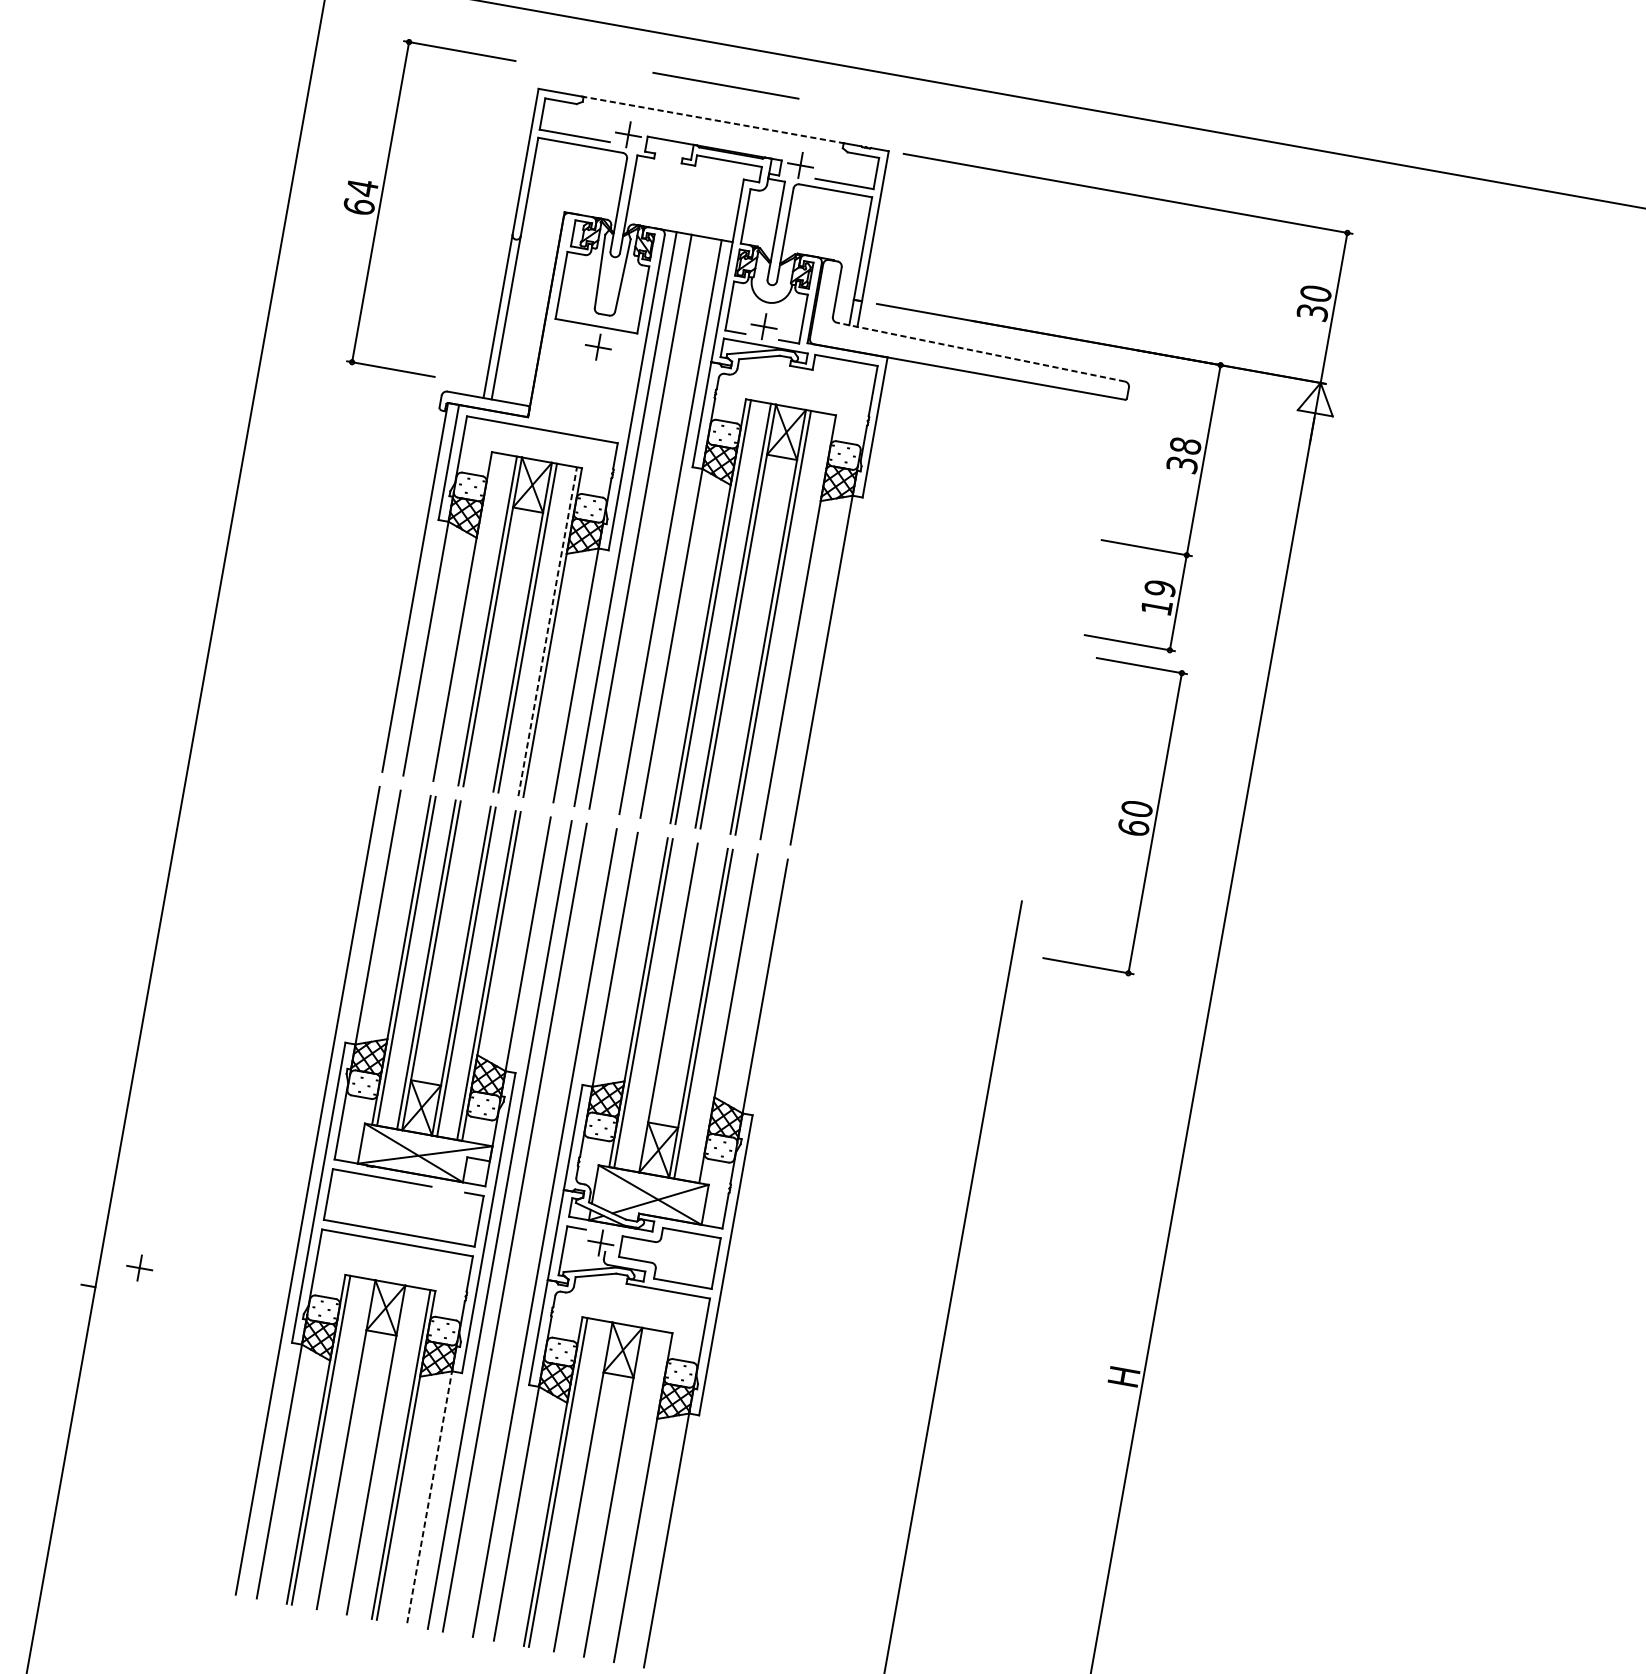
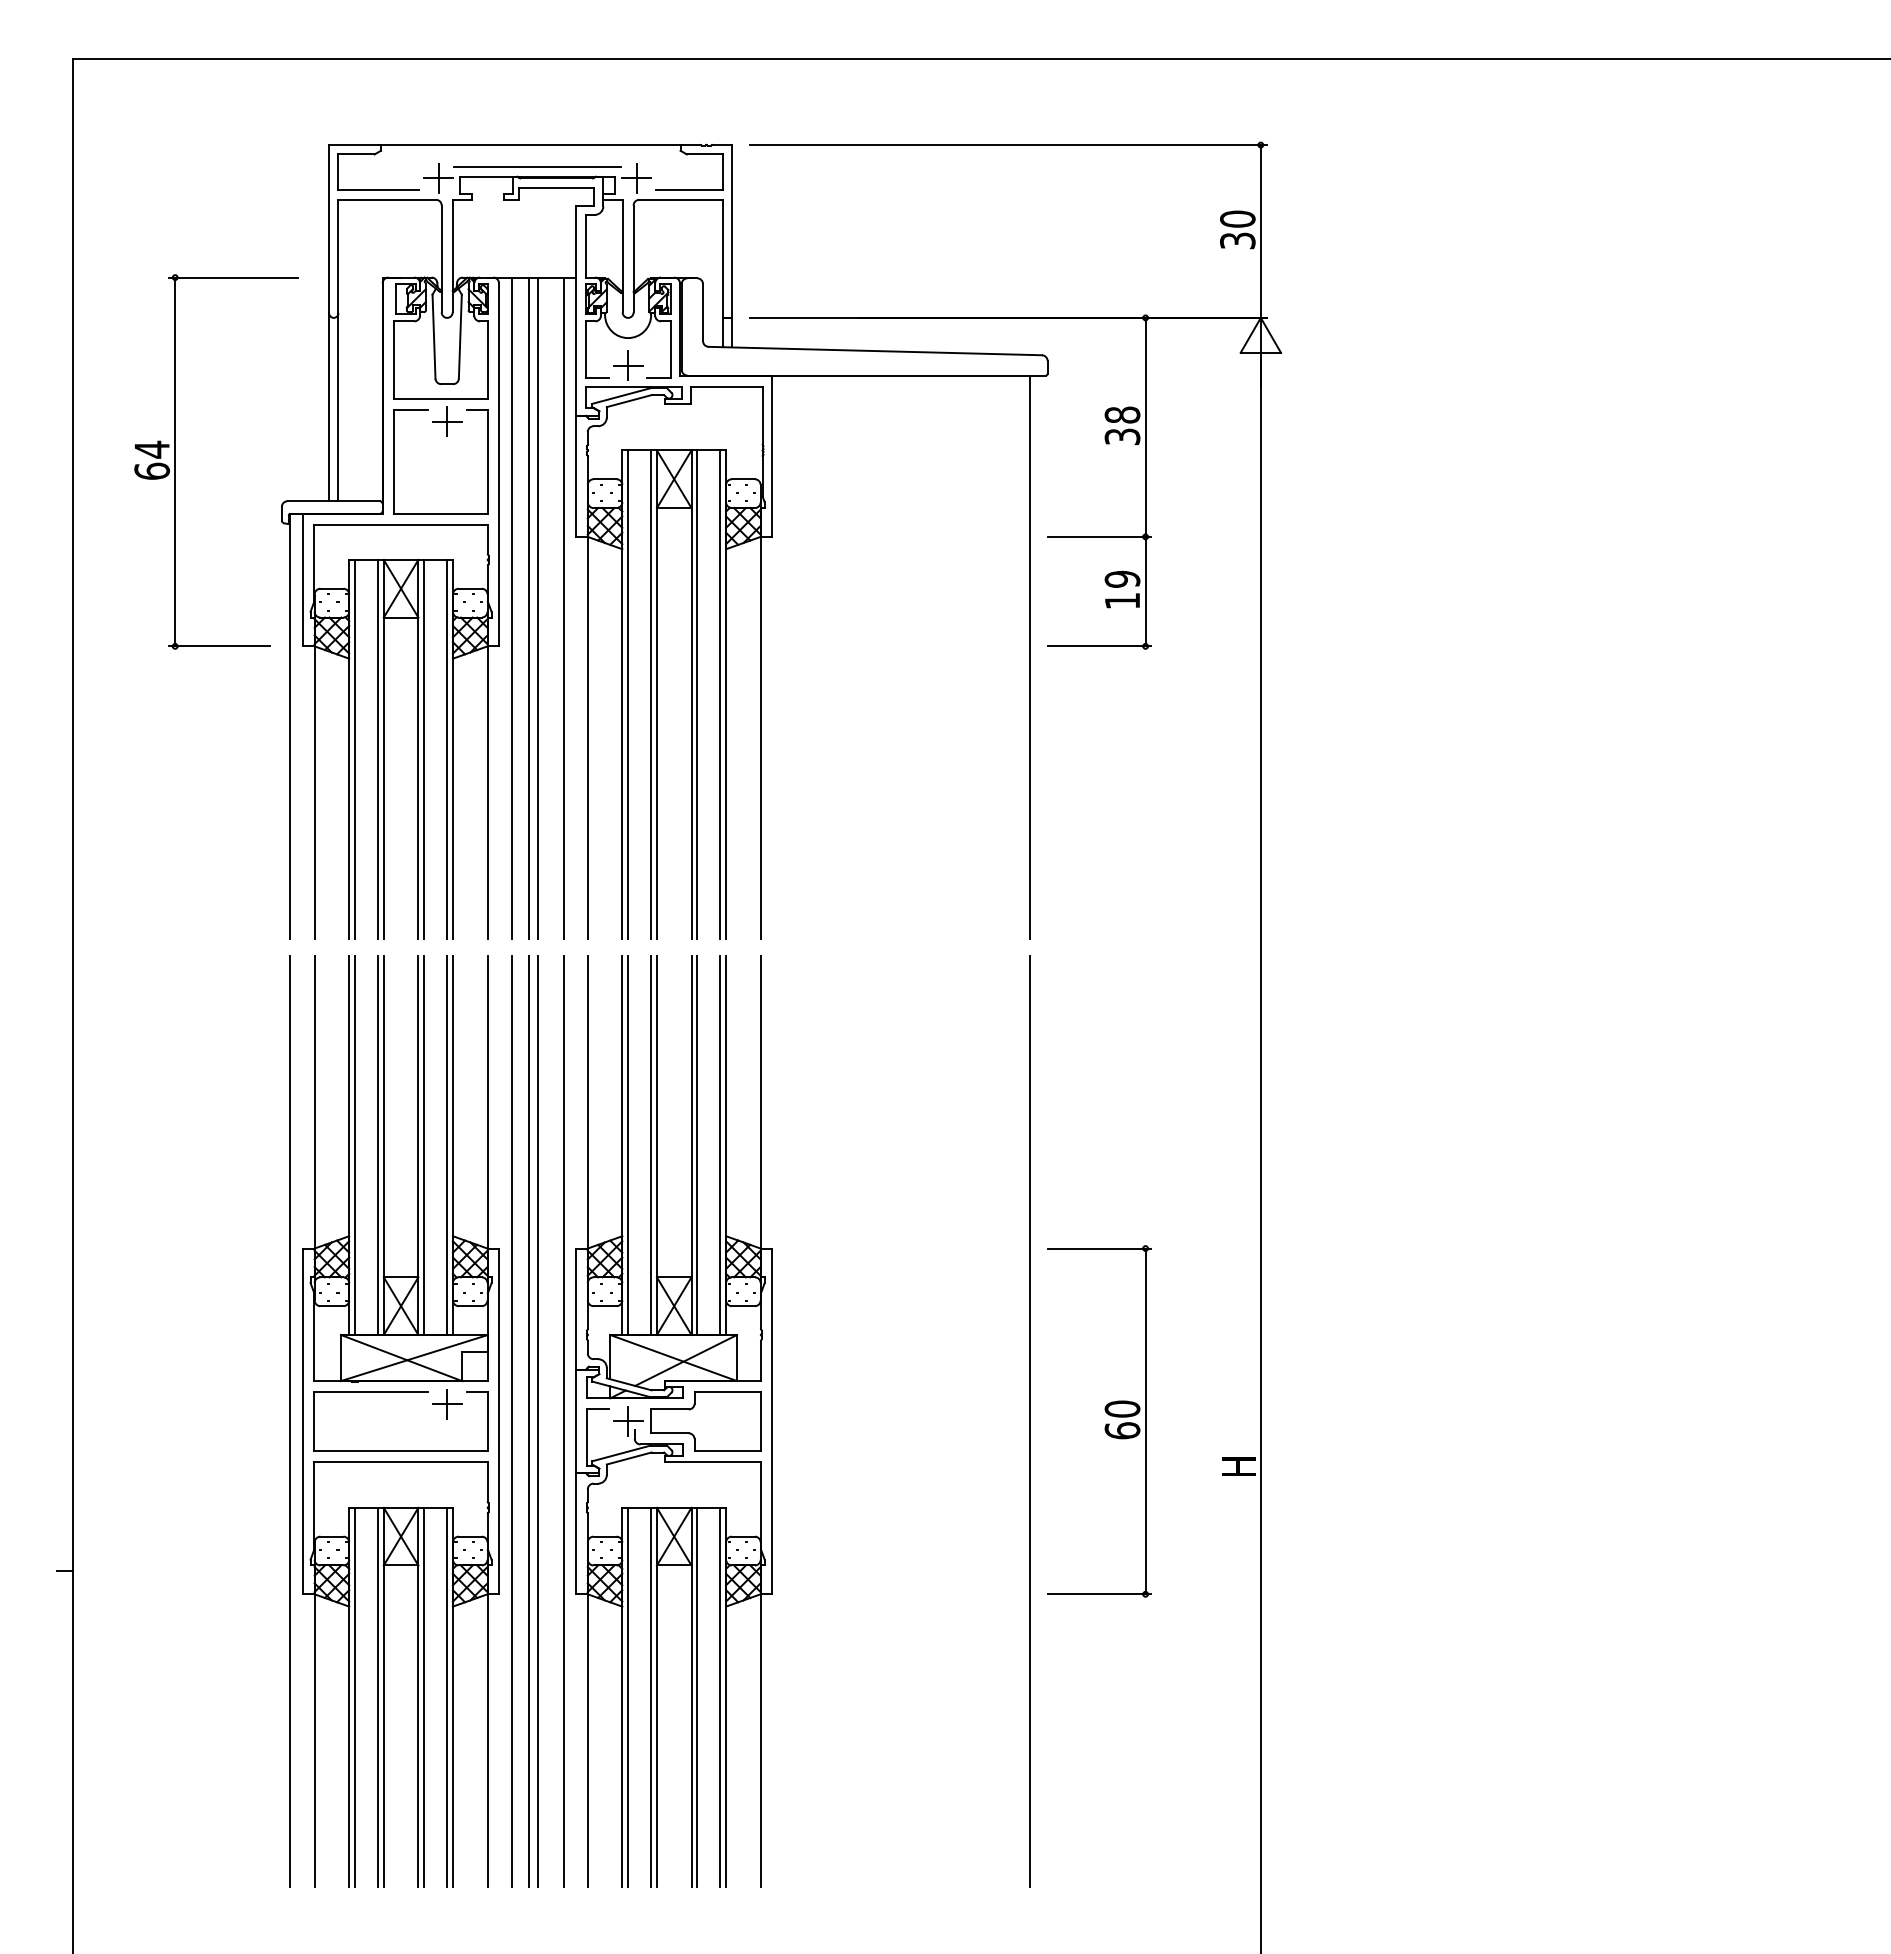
line: (725, 85) -> (537, 166), moved
line: (713, 120) -> (530, 145), dashed -> solid
part: (380, 201) -> (175, 461), moved
line: (981, 352) -> (875, 351), dashed -> solid
part: (546, 373) -> (394, 461), added
line: (648, 522) -> (537, 607), added
line: (467, 616) -> (354, 748), added
line: (793, 626) -> (720, 694), added
line: (548, 630) -> (447, 748), dashed -> solid
line: (1068, 641) -> (1030, 656), added
part: (1119, 819) -> (1105, 1424), moved
line: (663, 1007) -> (651, 1145), added
line: (723, 1017) -> (720, 1145), added
line: (522, 1229) -> (537, 1421), added
part: (139, 1268) -> (447, 1404), moved
line: (341, 1443) -> (378, 1696), added
line: (381, 1450) -> (424, 1696), added
line: (578, 1485) -> (651, 1696), added
line: (618, 1492) -> (697, 1696), added
line: (638, 1496) -> (720, 1696), added
line: (429, 1497) -> (487, 1739), dashed -> solid

